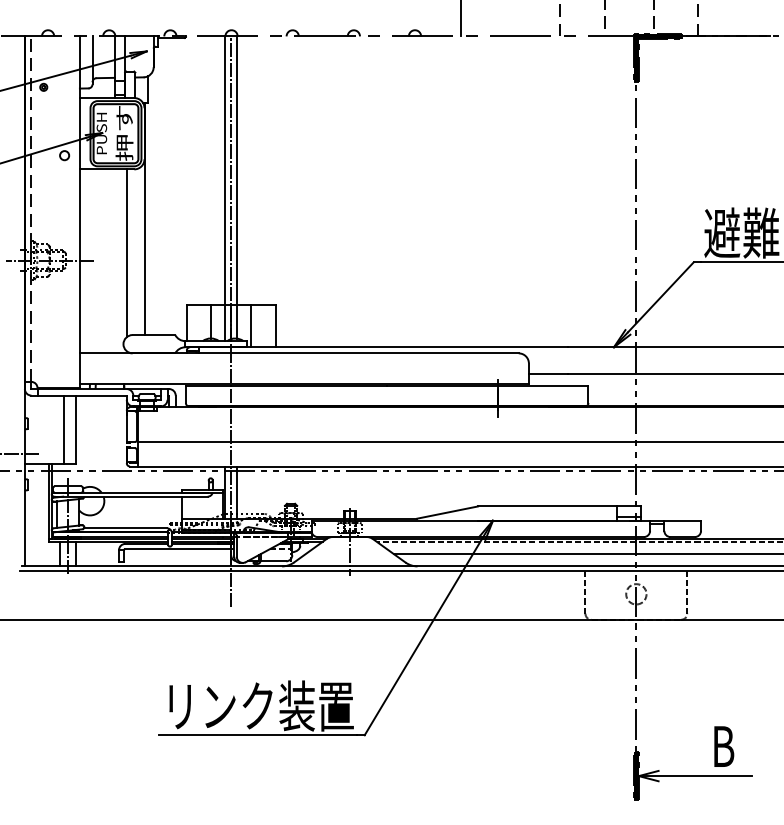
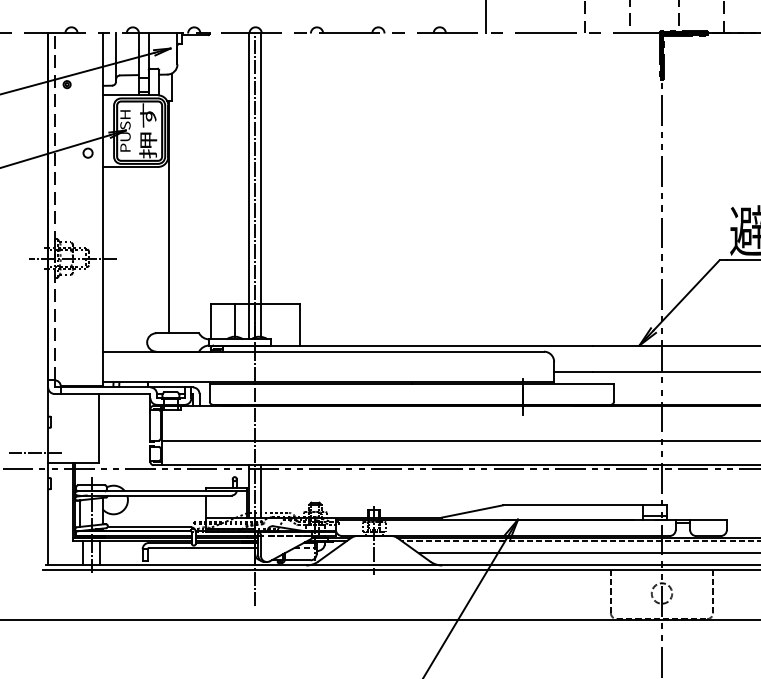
line: (126, 253) -> (150, 251), removed
line: (251, 326) -> (275, 324), removed
line: (63, 429) -> (86, 428), removed

